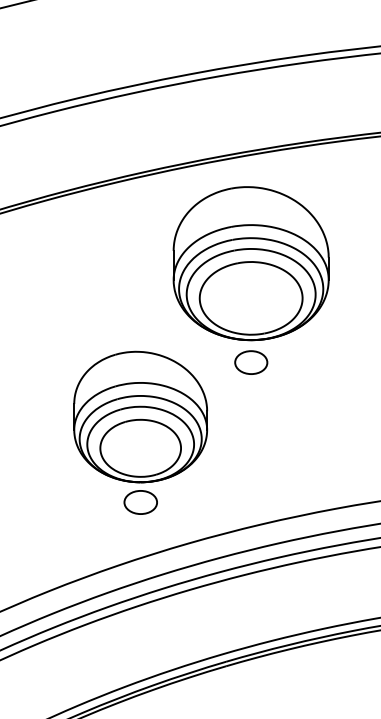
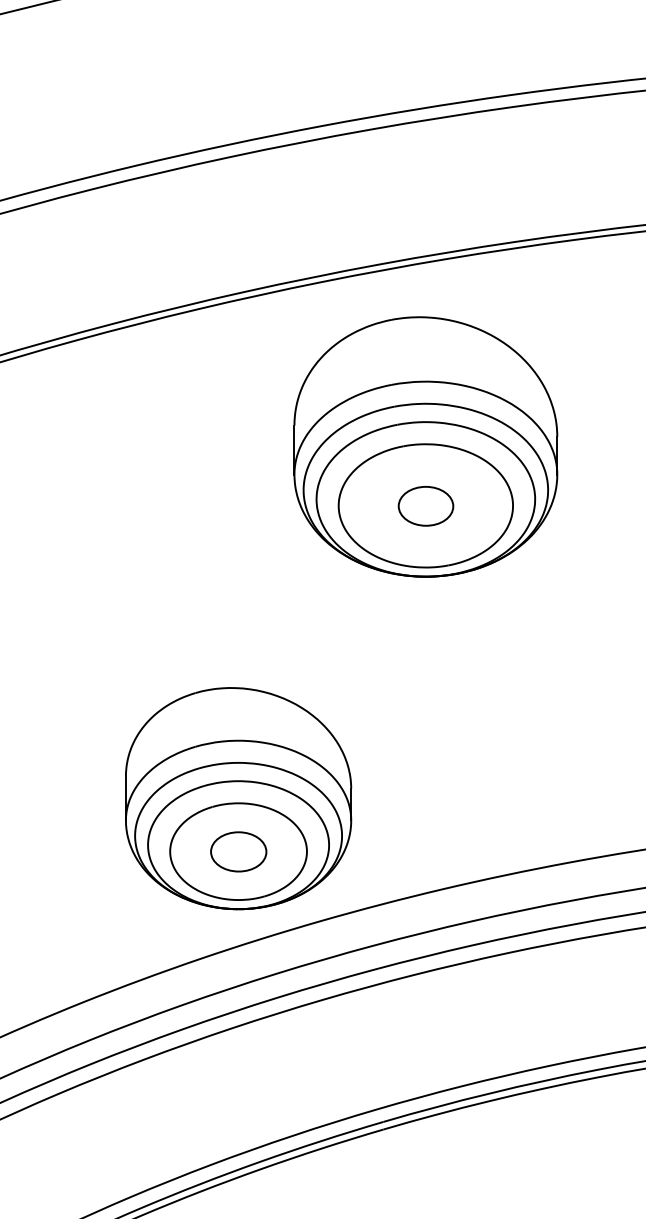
part: (251, 362) -> (426, 506), moved
part: (140, 416) -> (238, 797), moved

